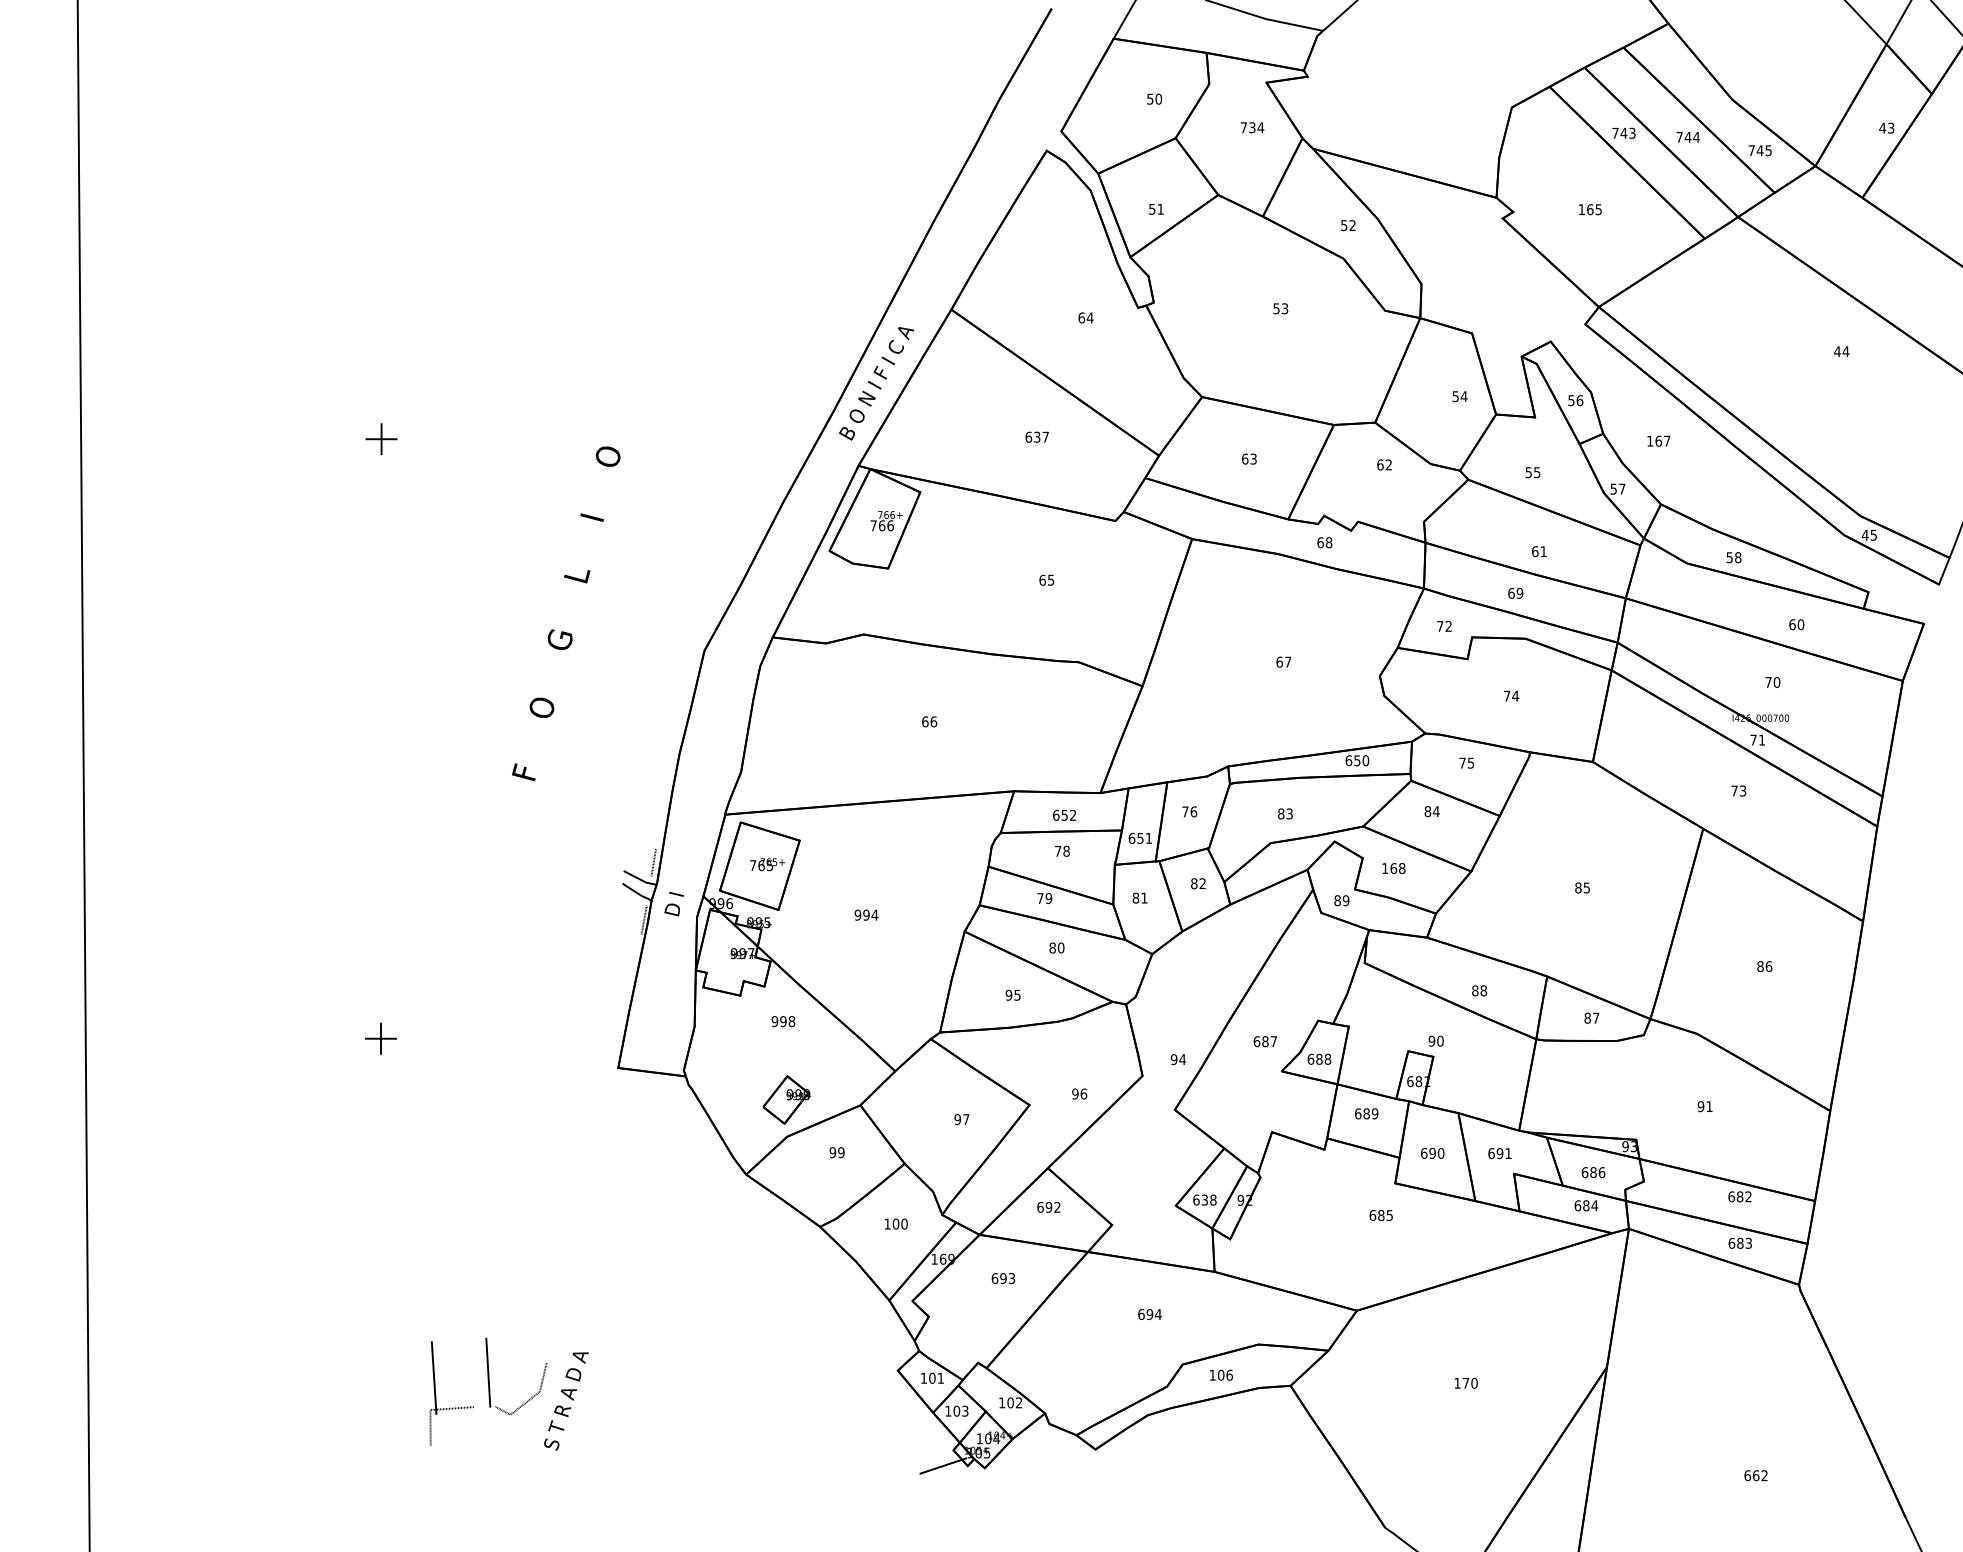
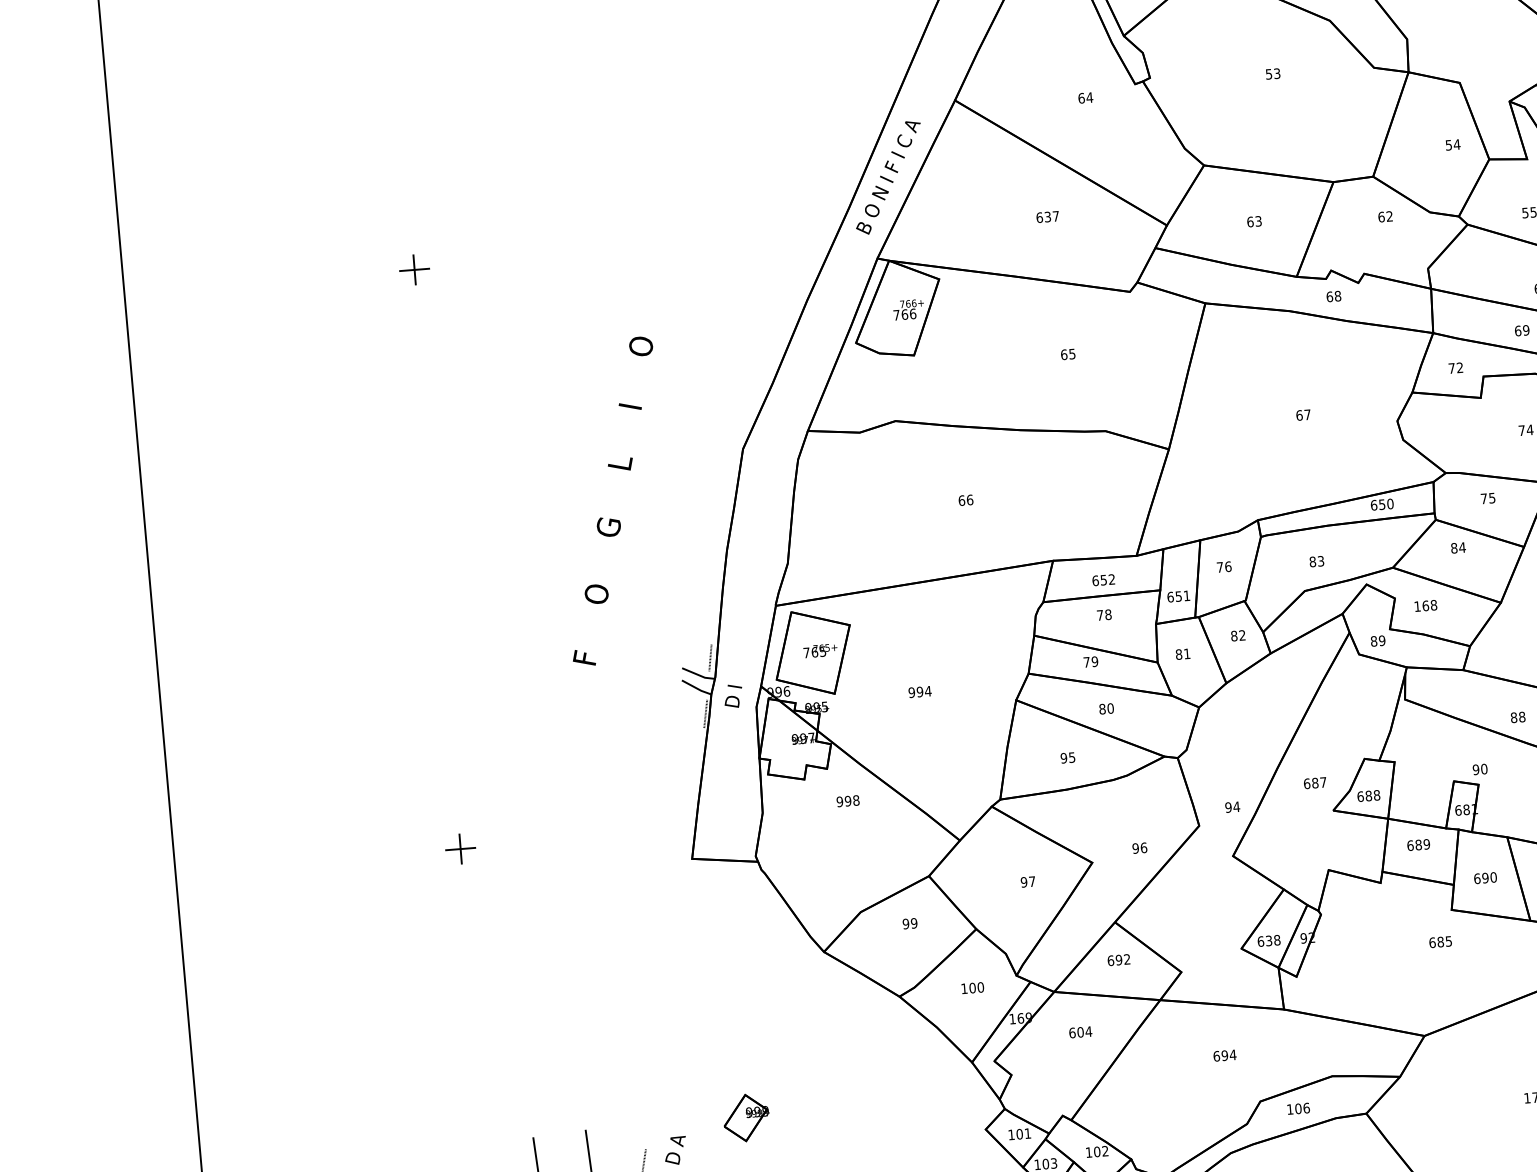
text: (566, 613) -> (613, 501), moved
part: (786, 1099) -> (746, 1117), moved
text: (1007, 1278) -> (1084, 1031), 693 -> 604

